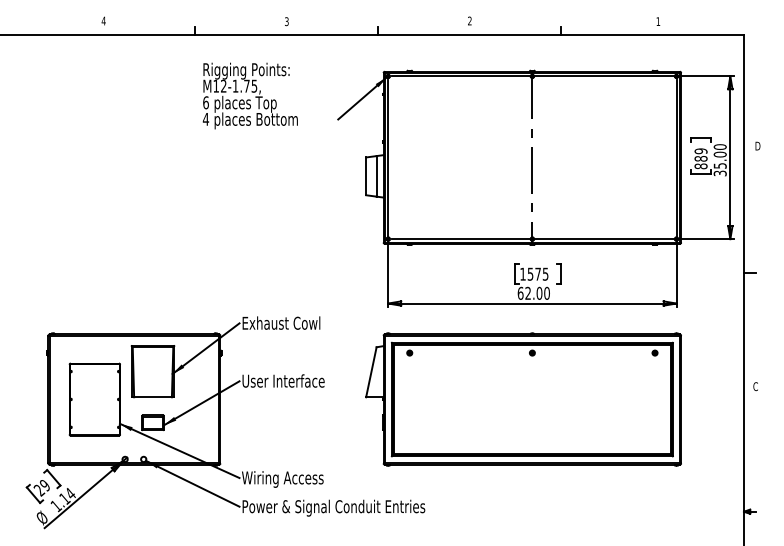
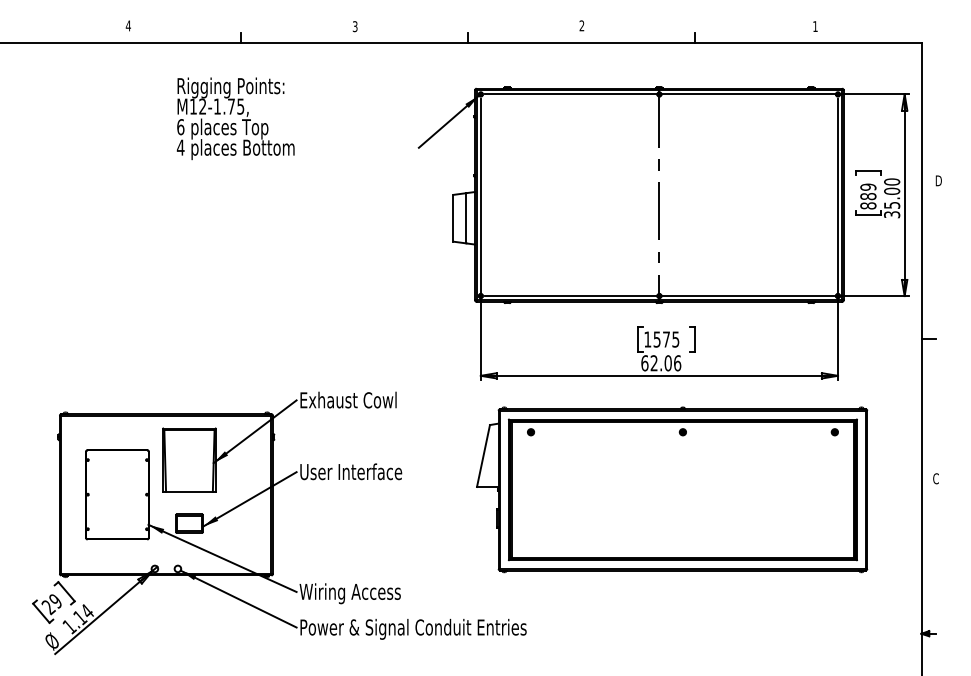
text: (249, 95) -> (234, 118), moved
text: (546, 292) -> (676, 362), 62.00 -> 62.06
part: (523, 399) -> (671, 489), moved

